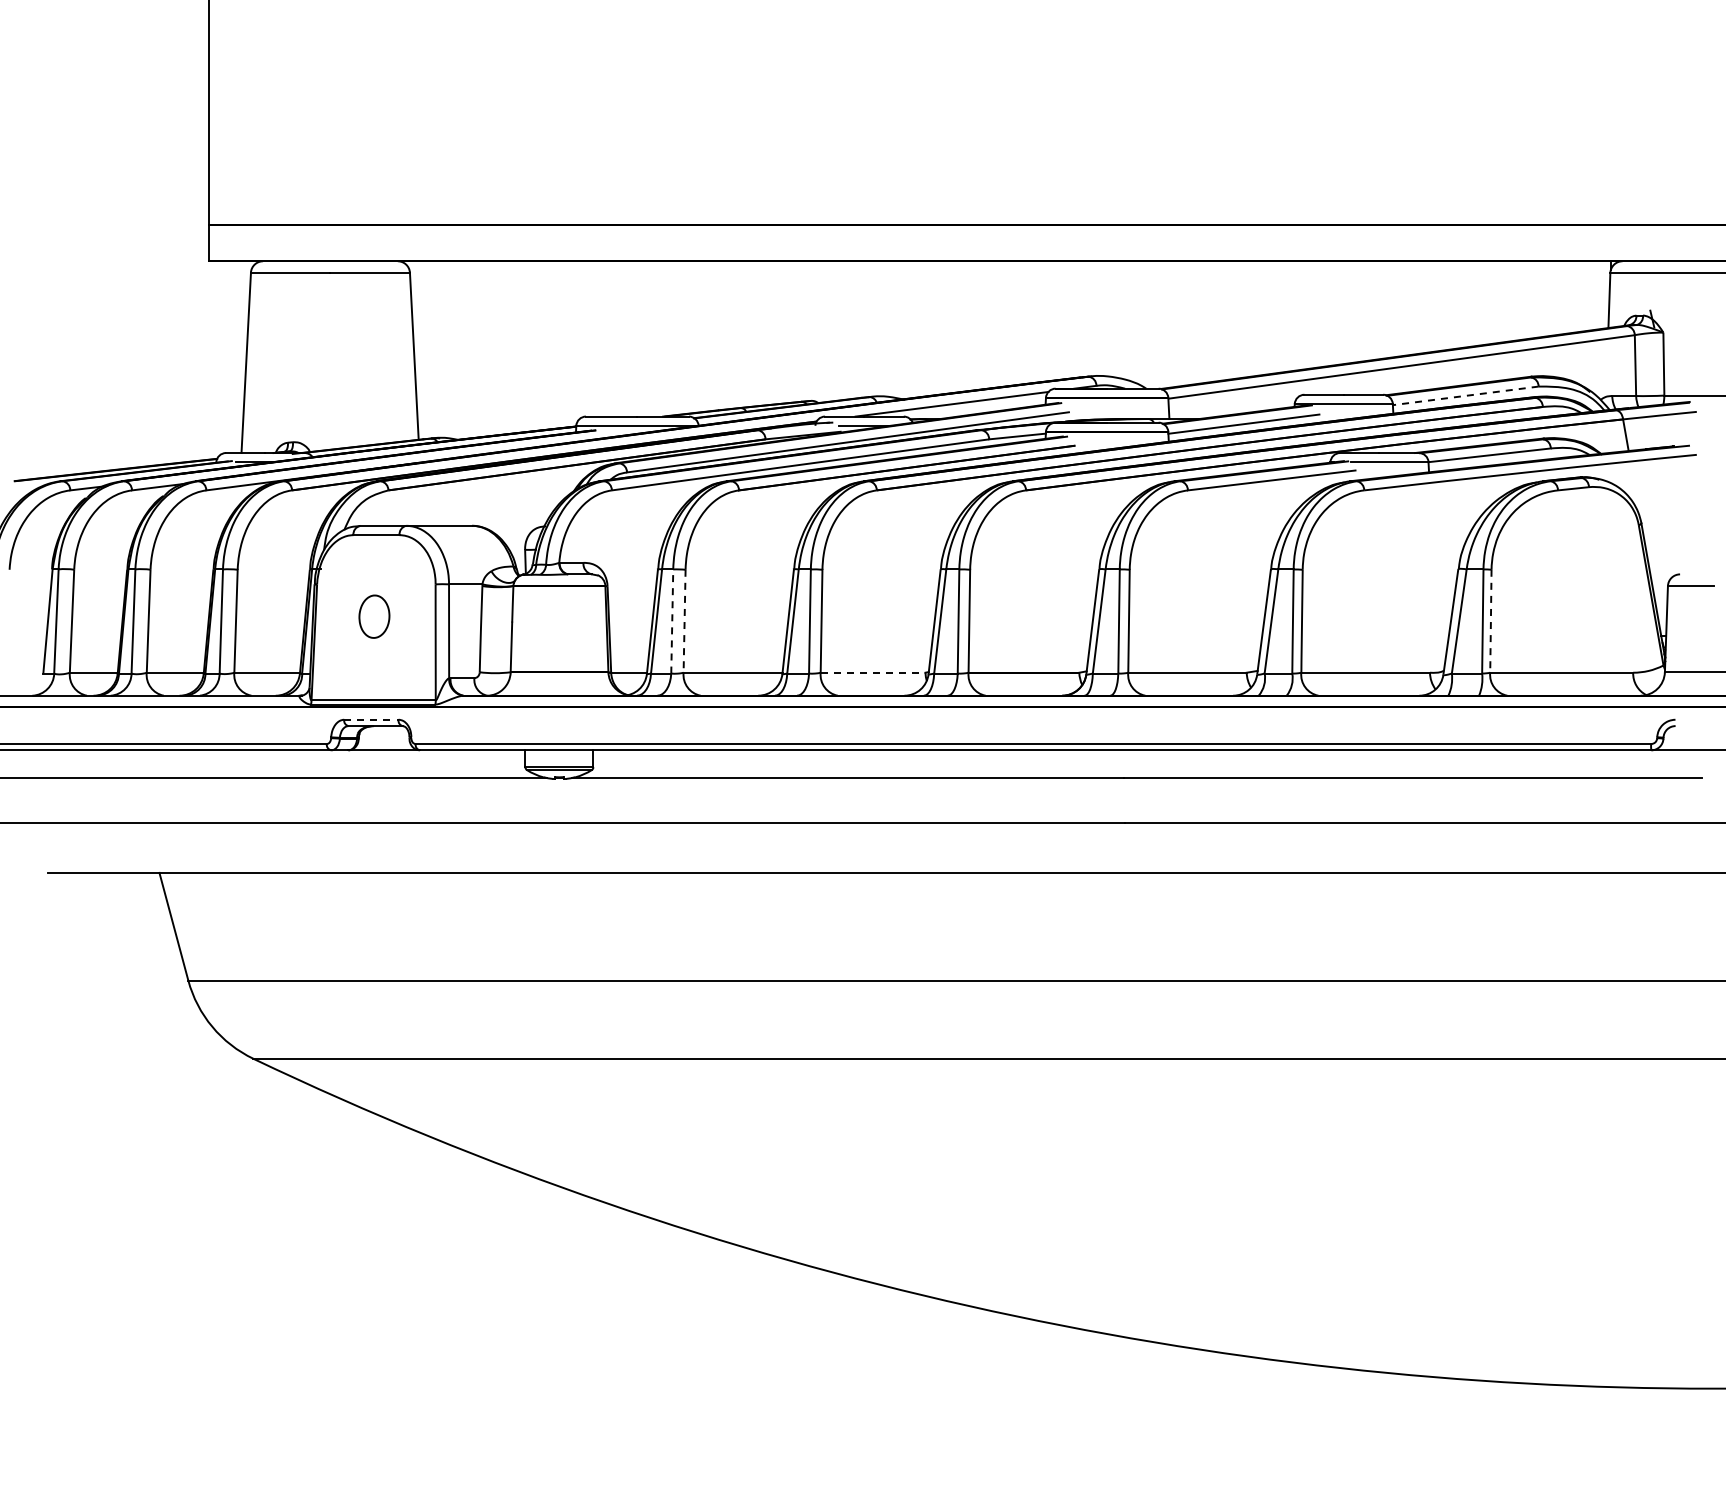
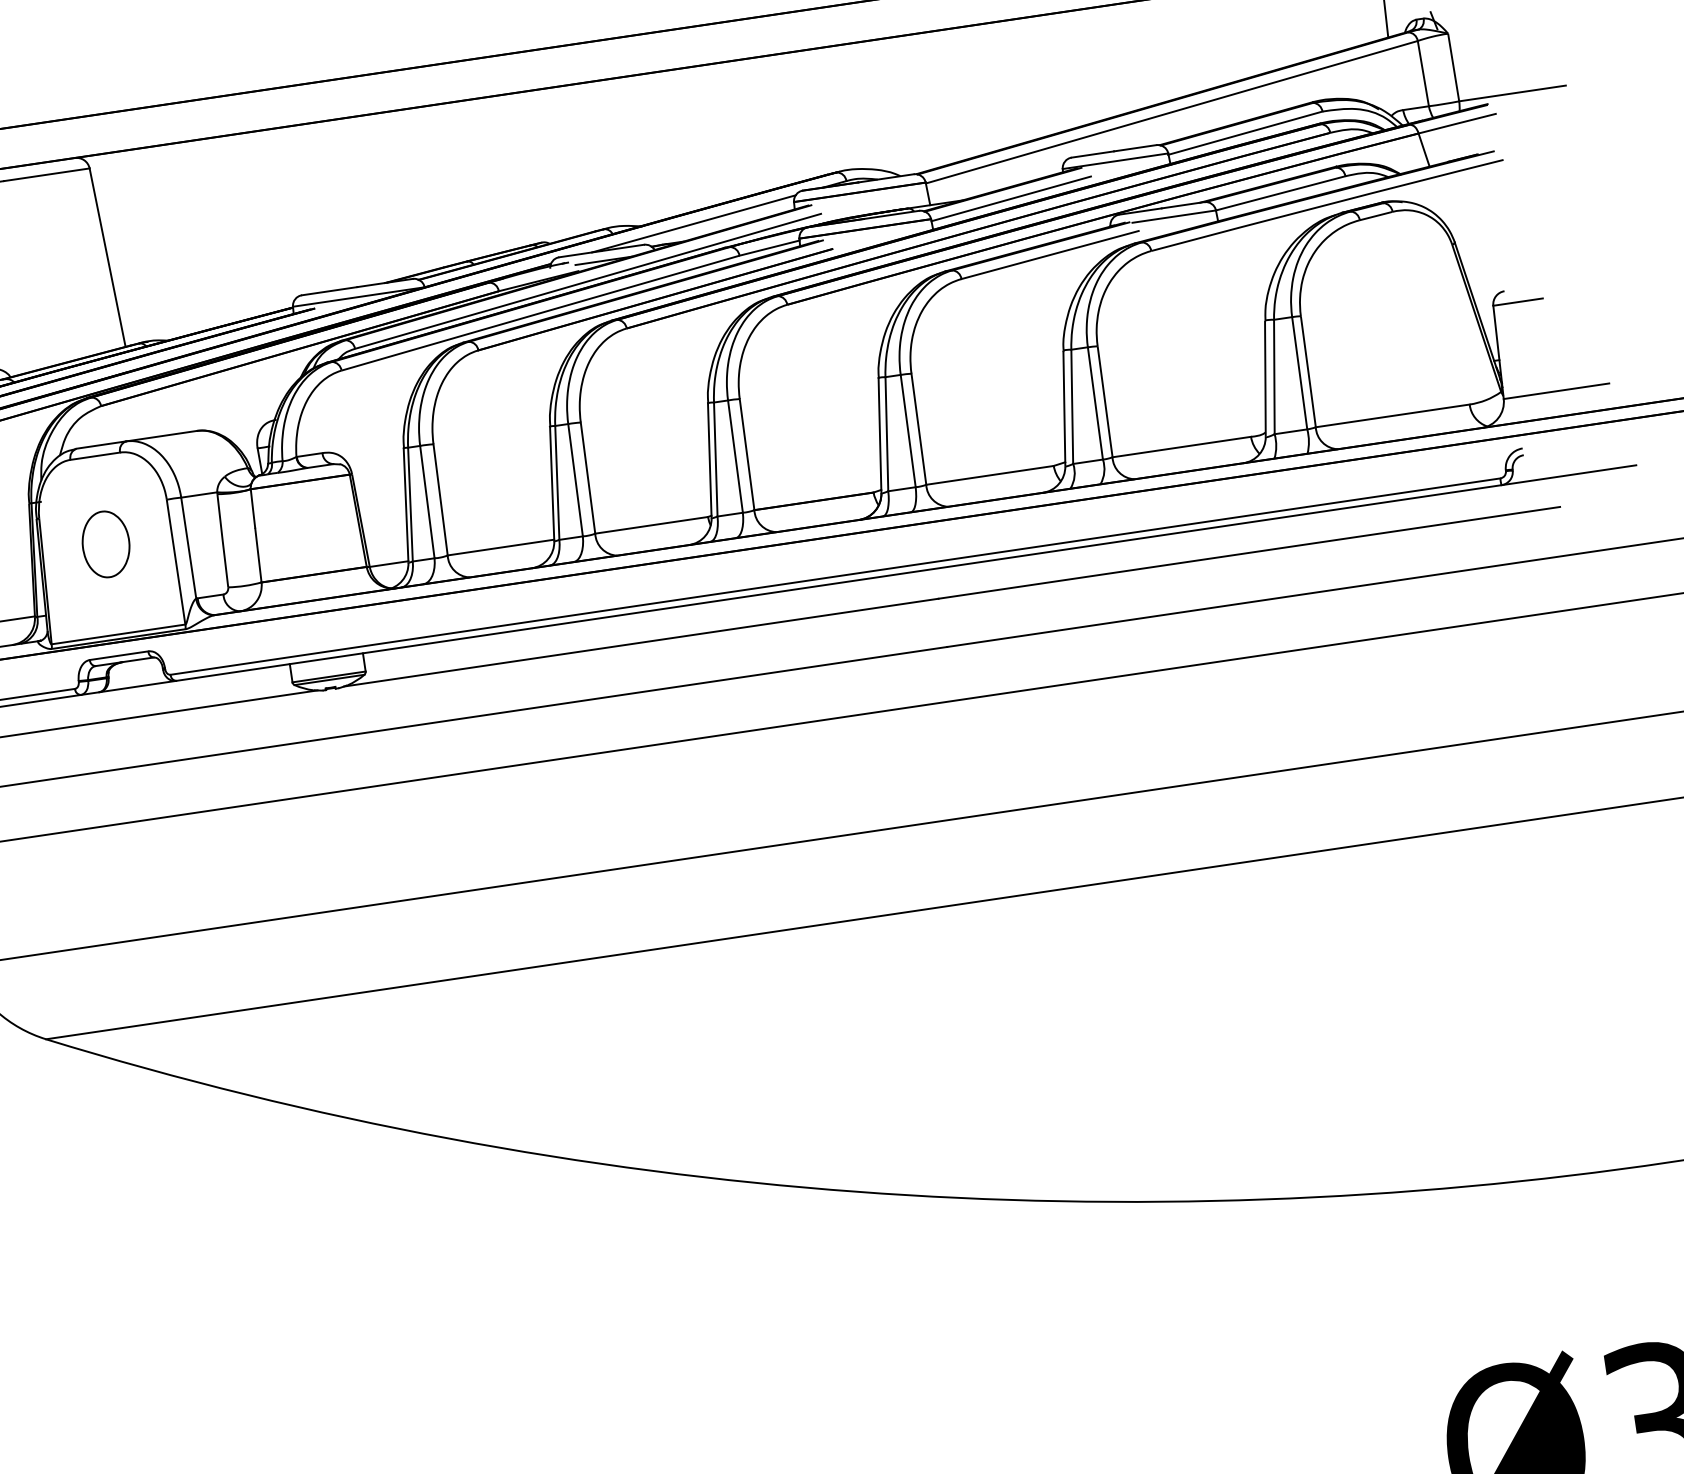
line: (1465, 395) -> (1245, 132), dashed -> solid
part: (374, 616) -> (106, 544), size x1.43
line: (672, 620) -> (427, 500), dashed -> solid
line: (684, 621) -> (440, 500), dashed -> solid
line: (1490, 621) -> (1307, 372), dashed -> solid
line: (873, 672) -> (652, 525), dashed -> solid
line: (371, 719) -> (119, 655), dashed -> solid

